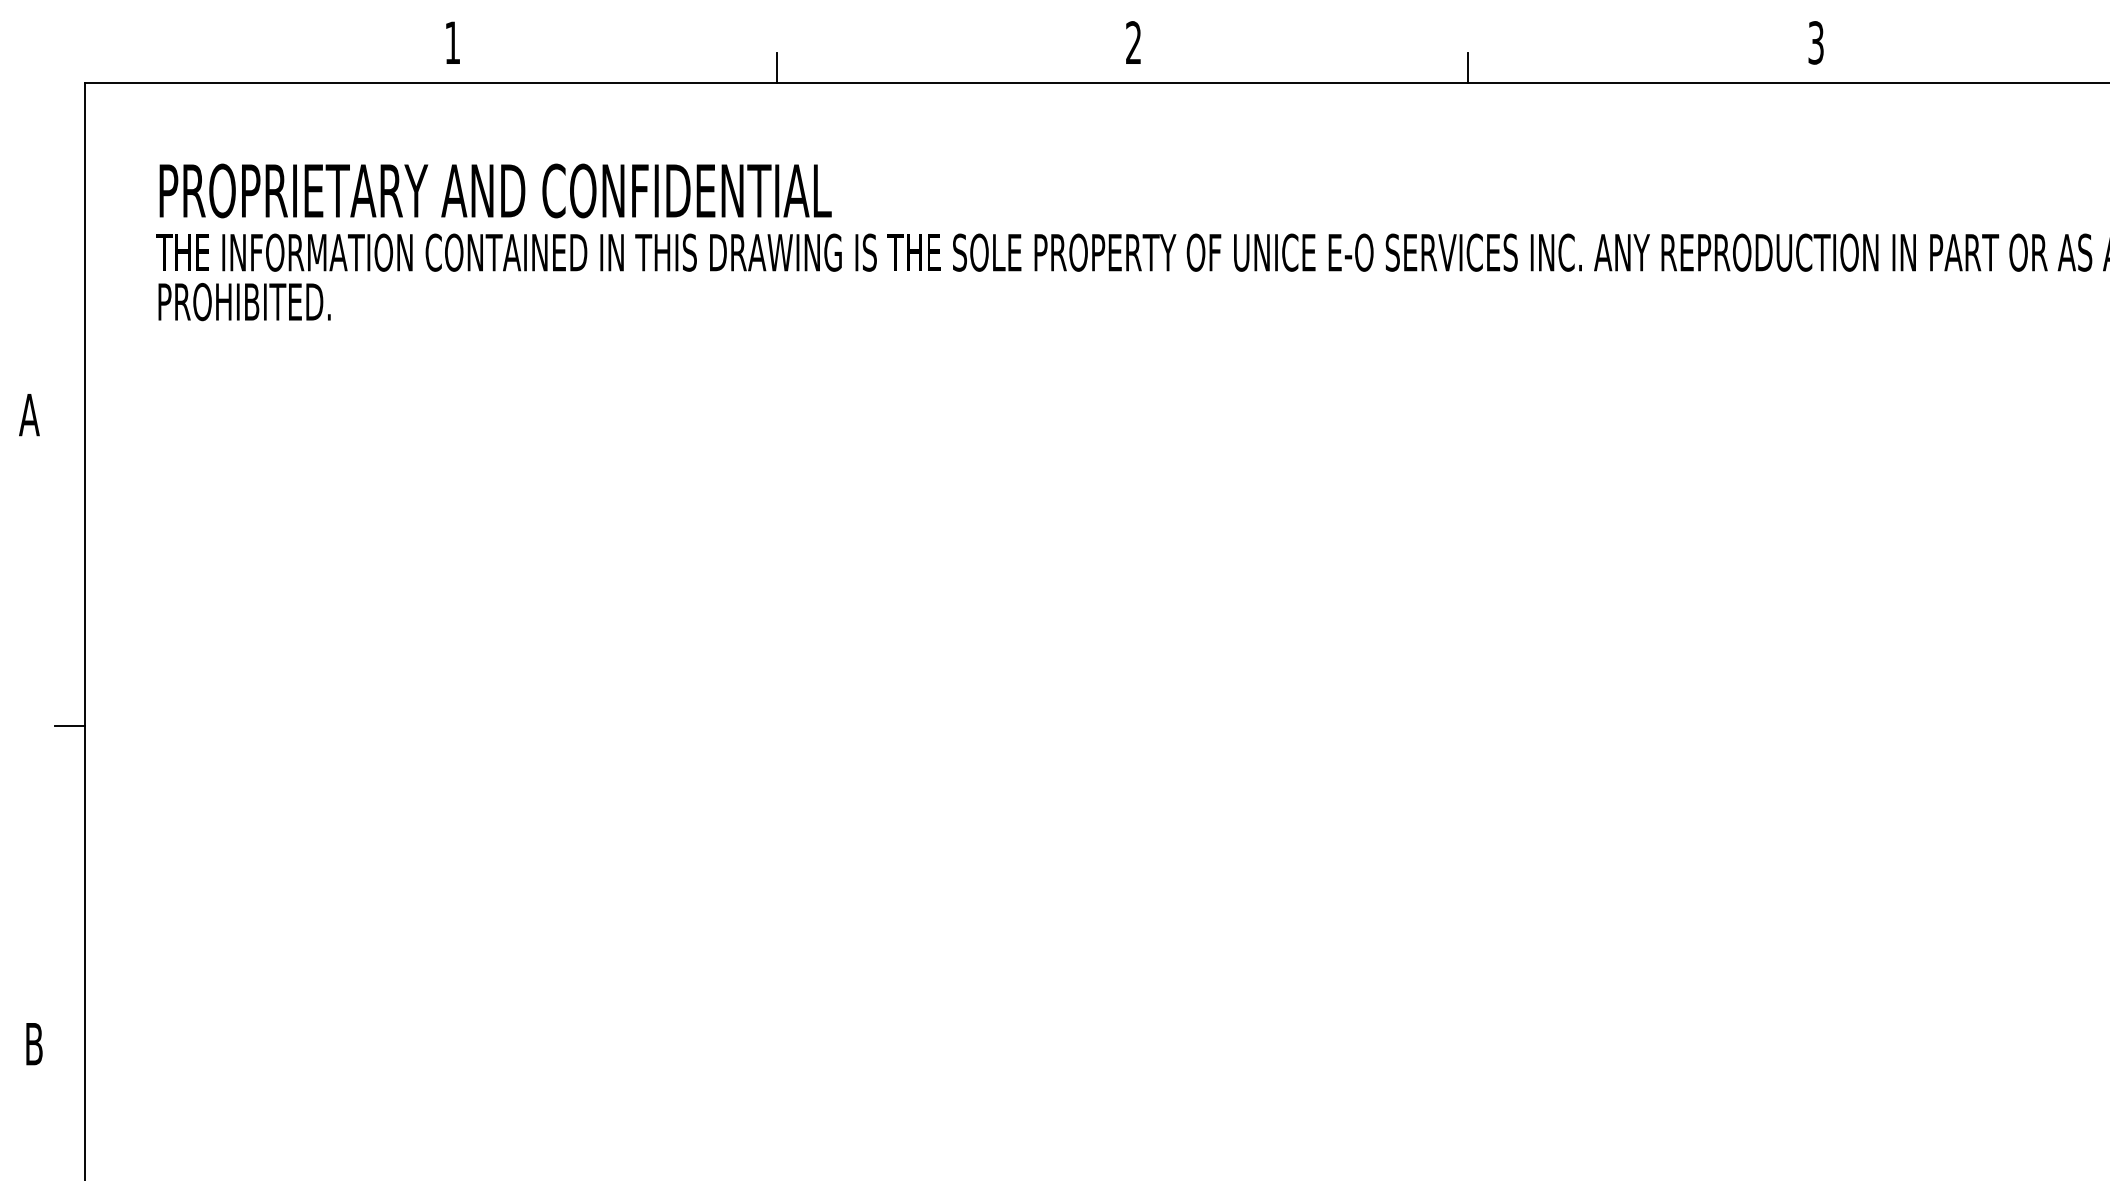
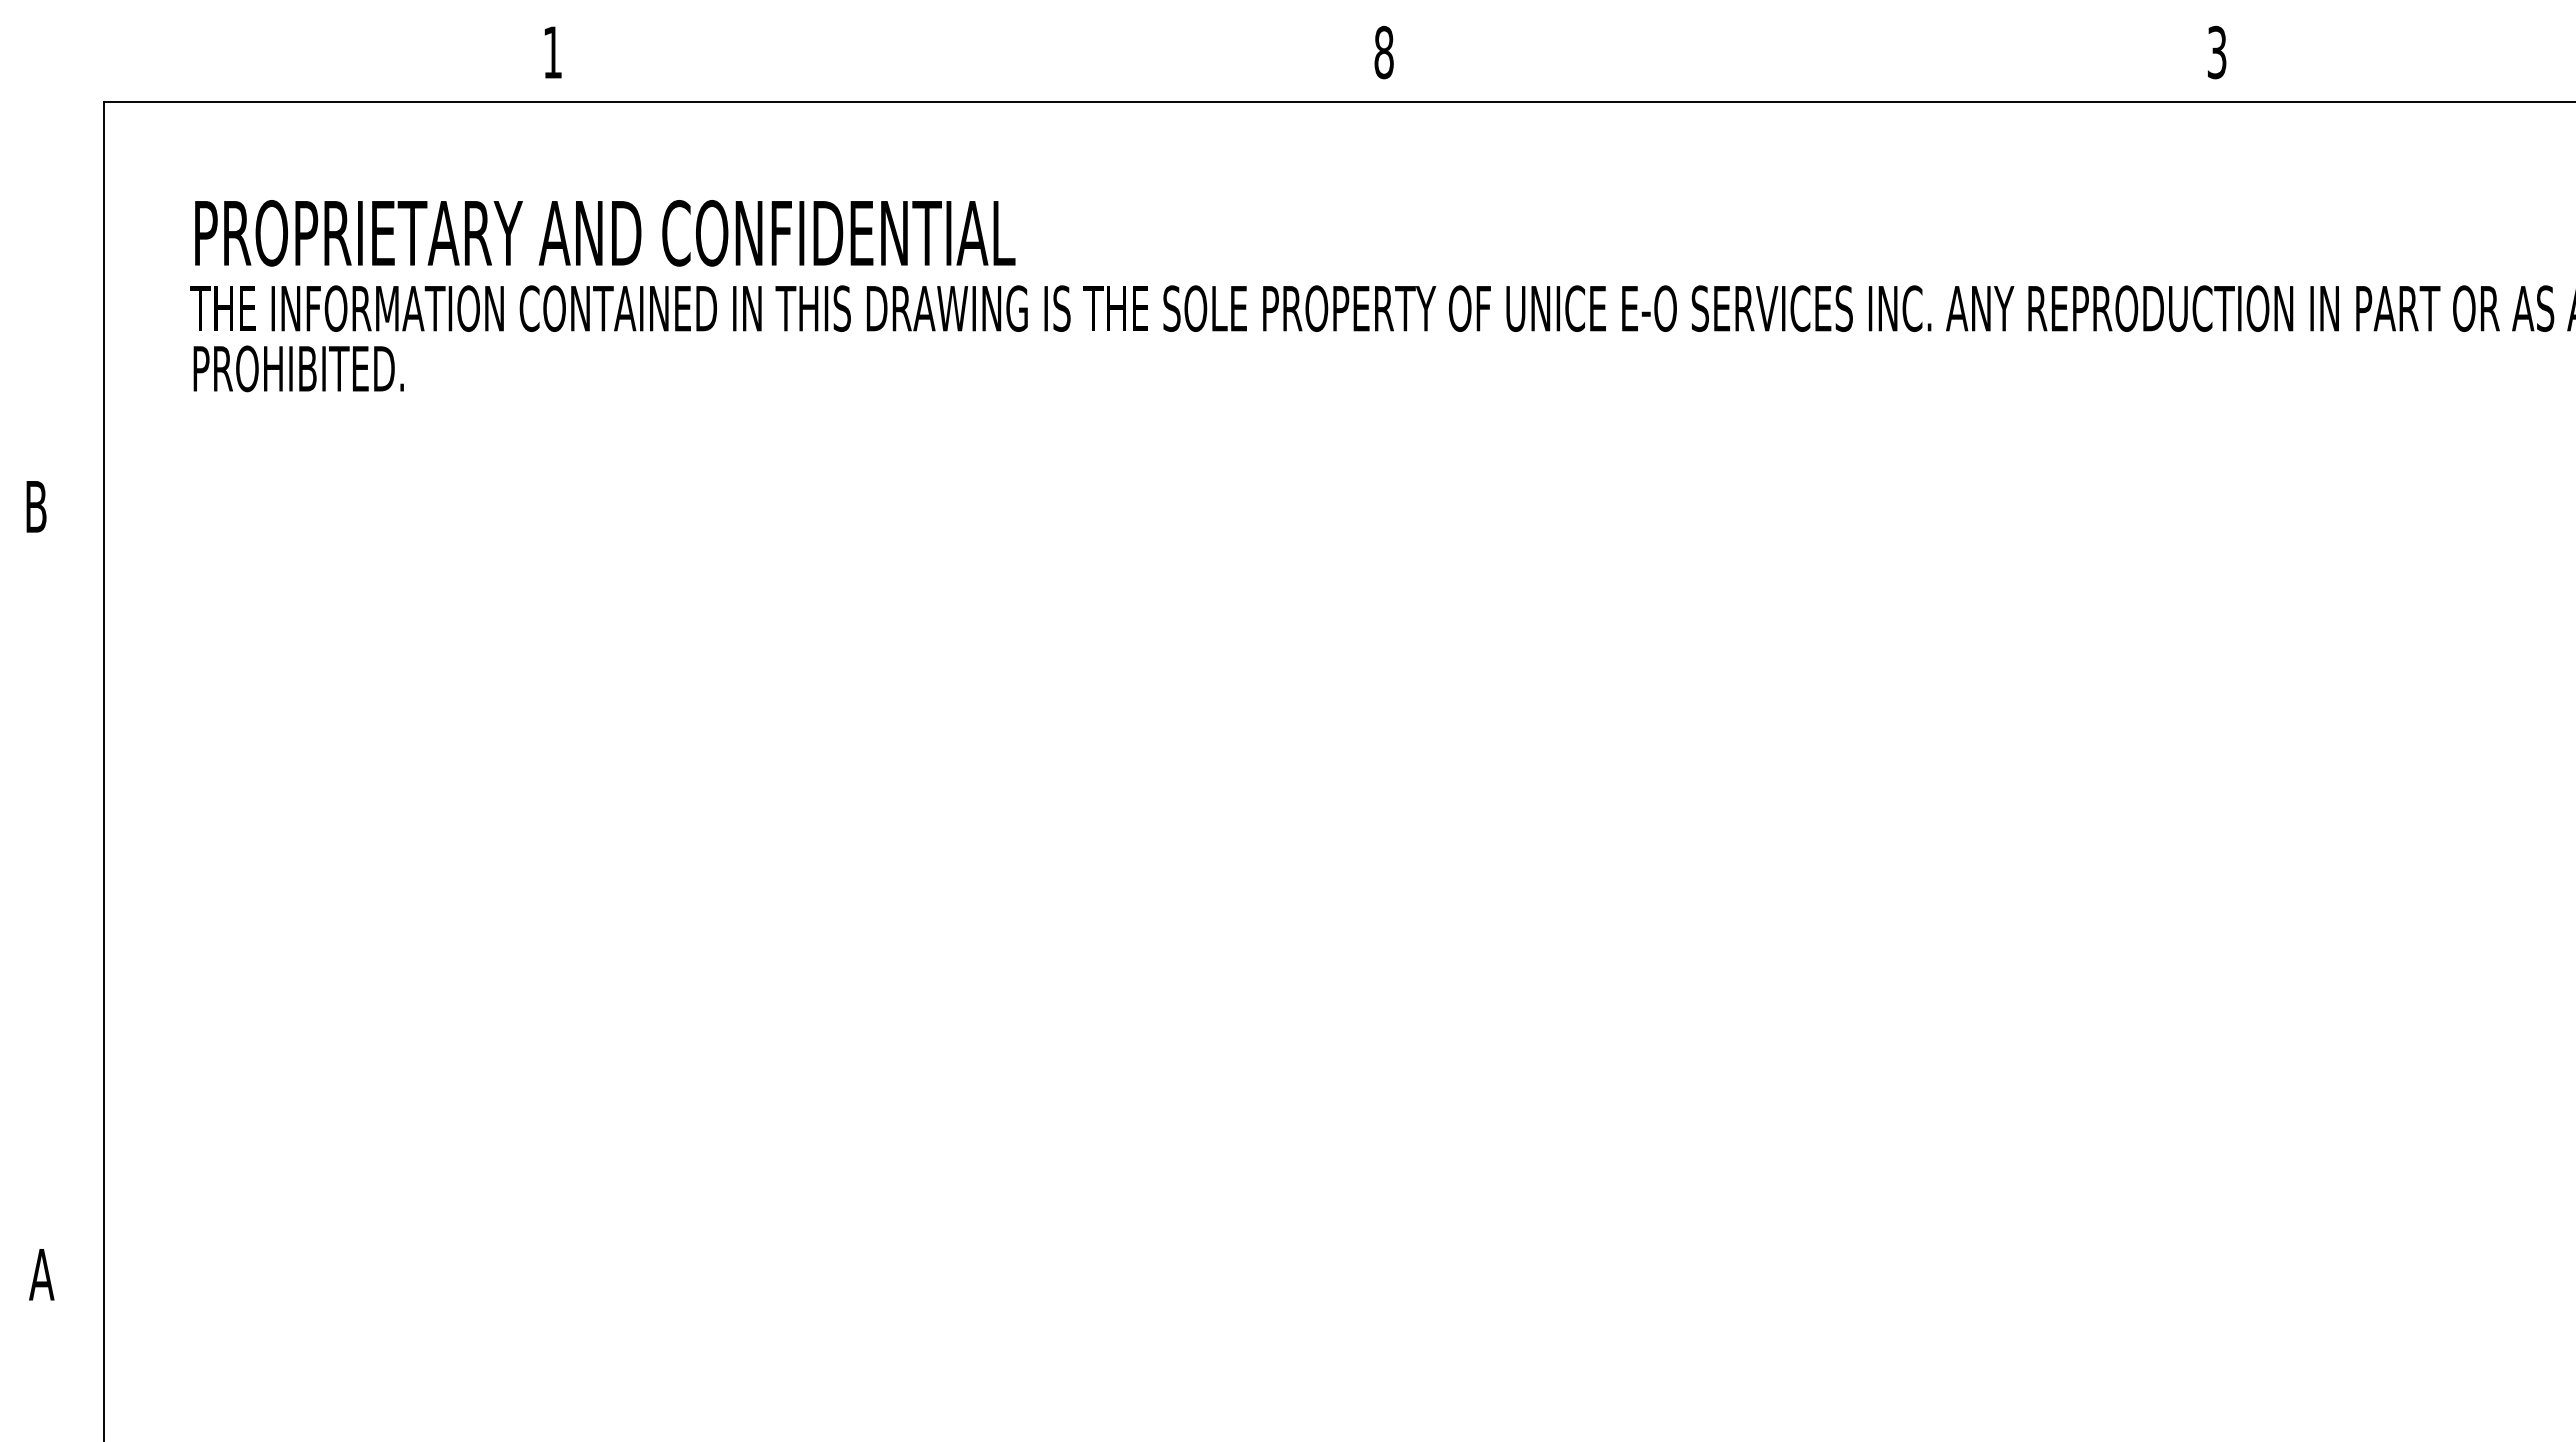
text: (1133, 42) -> (1383, 52), 2 -> 8
line: (776, 68) -> (948, 83), removed
line: (1467, 68) -> (1791, 83), removed
text: (28, 414) -> (35, 506), A -> B
line: (69, 726) -> (85, 886), removed
text: (33, 1043) -> (41, 1274), B -> A

